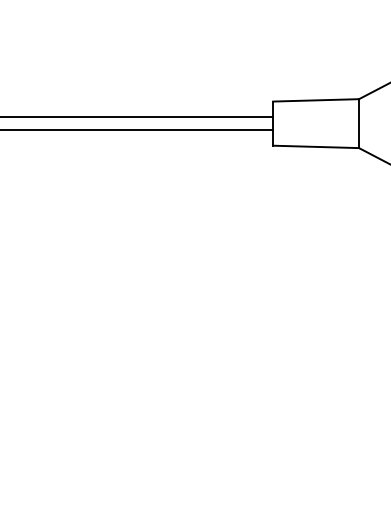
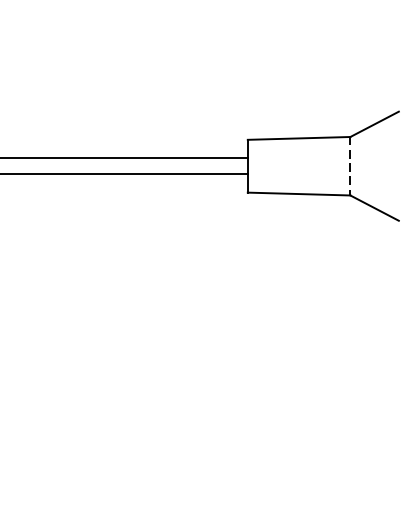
line: (359, 124) -> (350, 167), solid -> dashed

